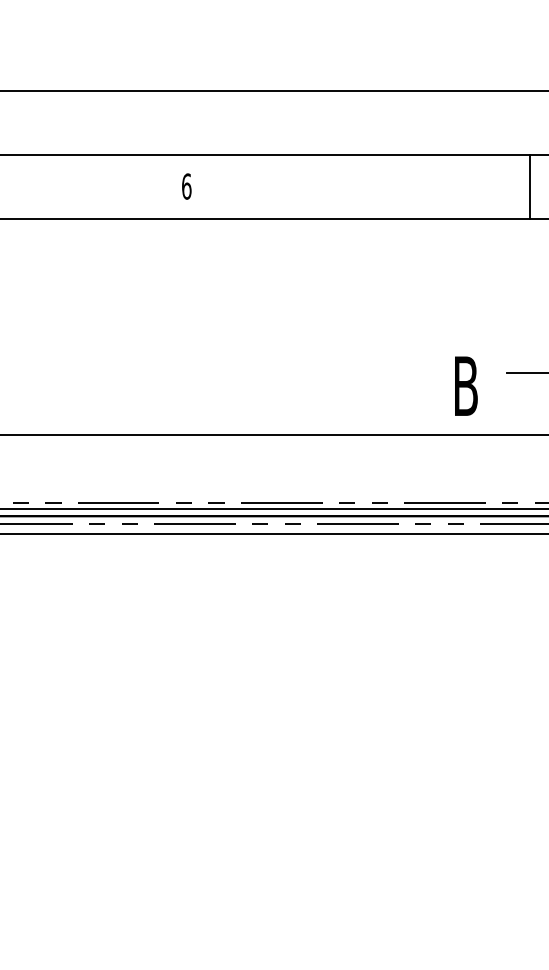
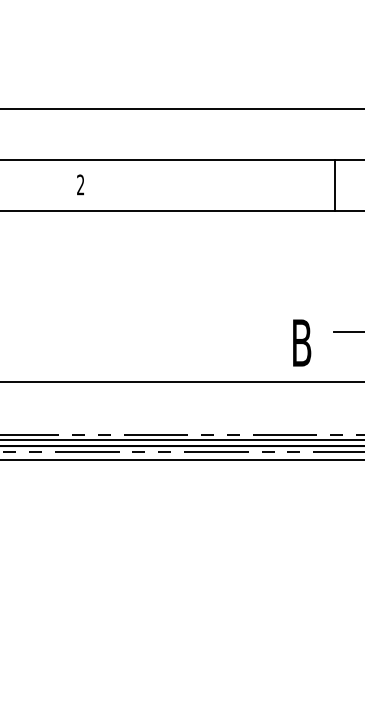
text: (186, 186) -> (80, 184), 6 -> 2
line: (530, 187) -> (334, 185), moved

